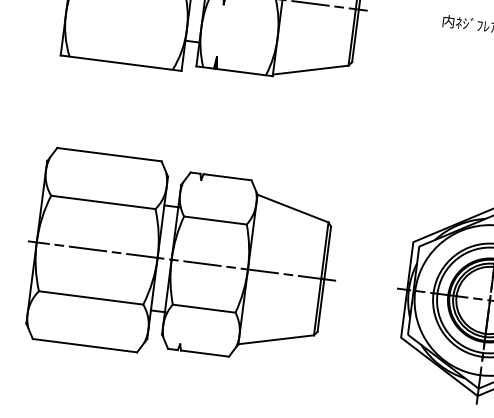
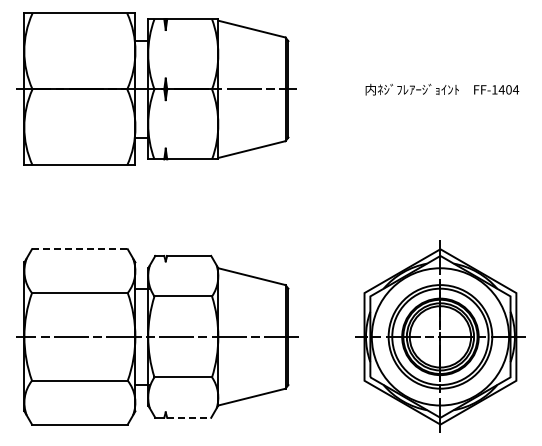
line: (108, 154) -> (79, 249), solid -> dashed
line: (205, 353) -> (189, 417), solid -> dashed

